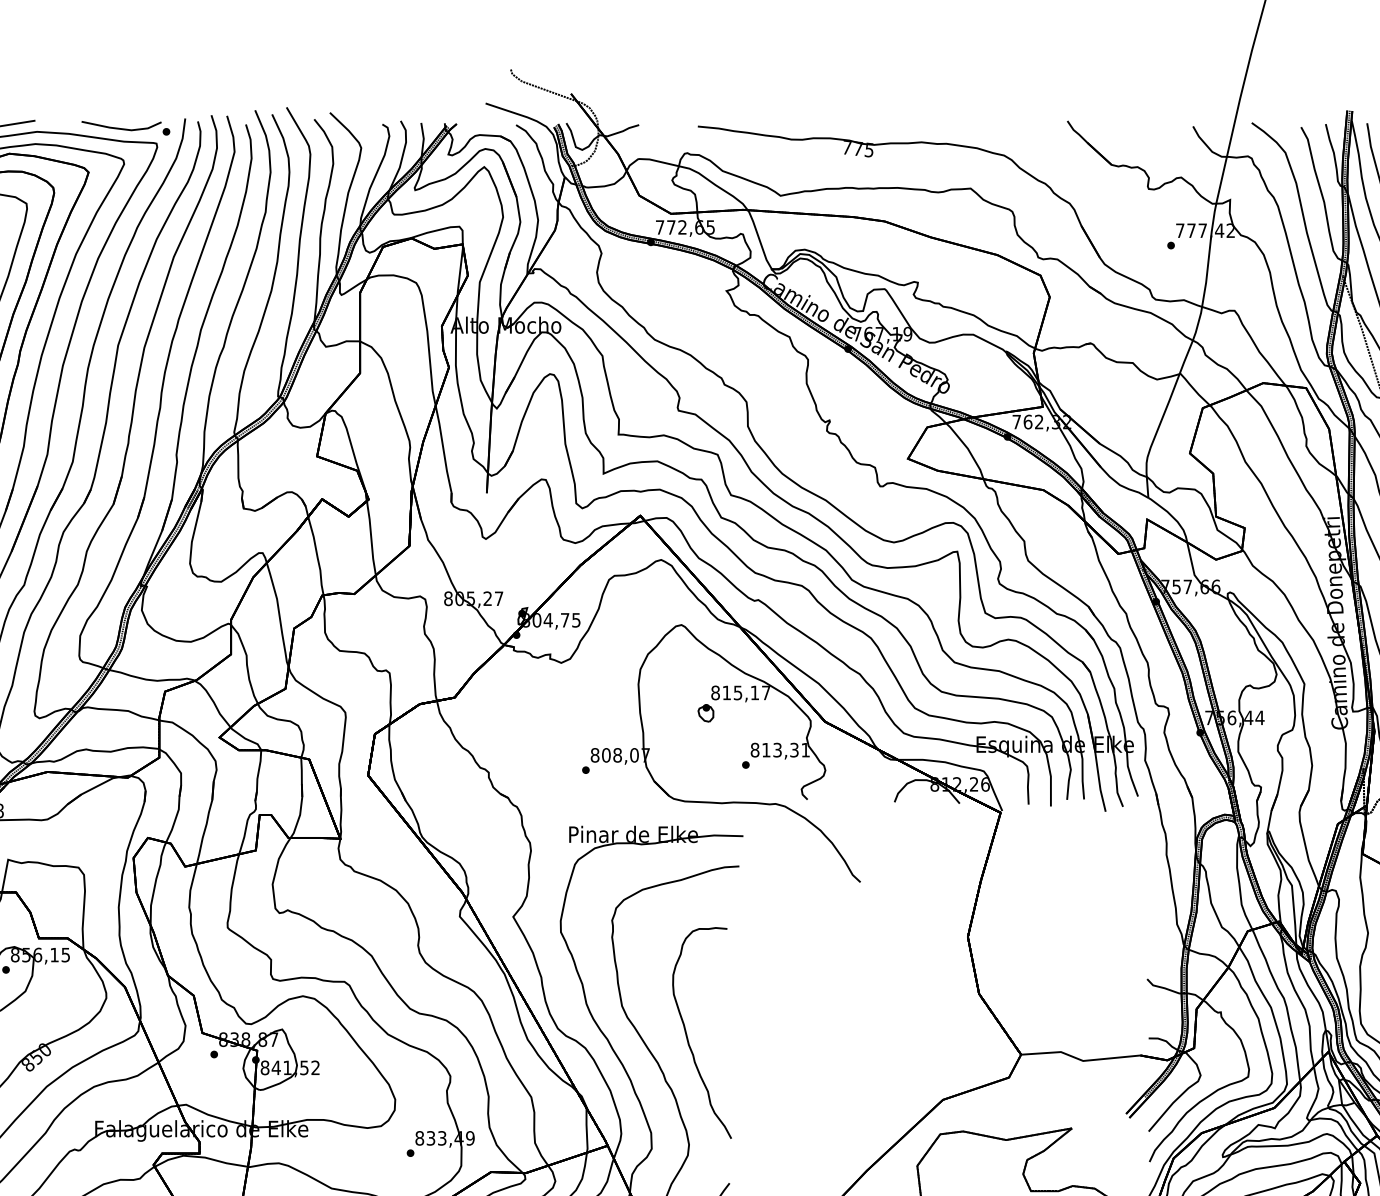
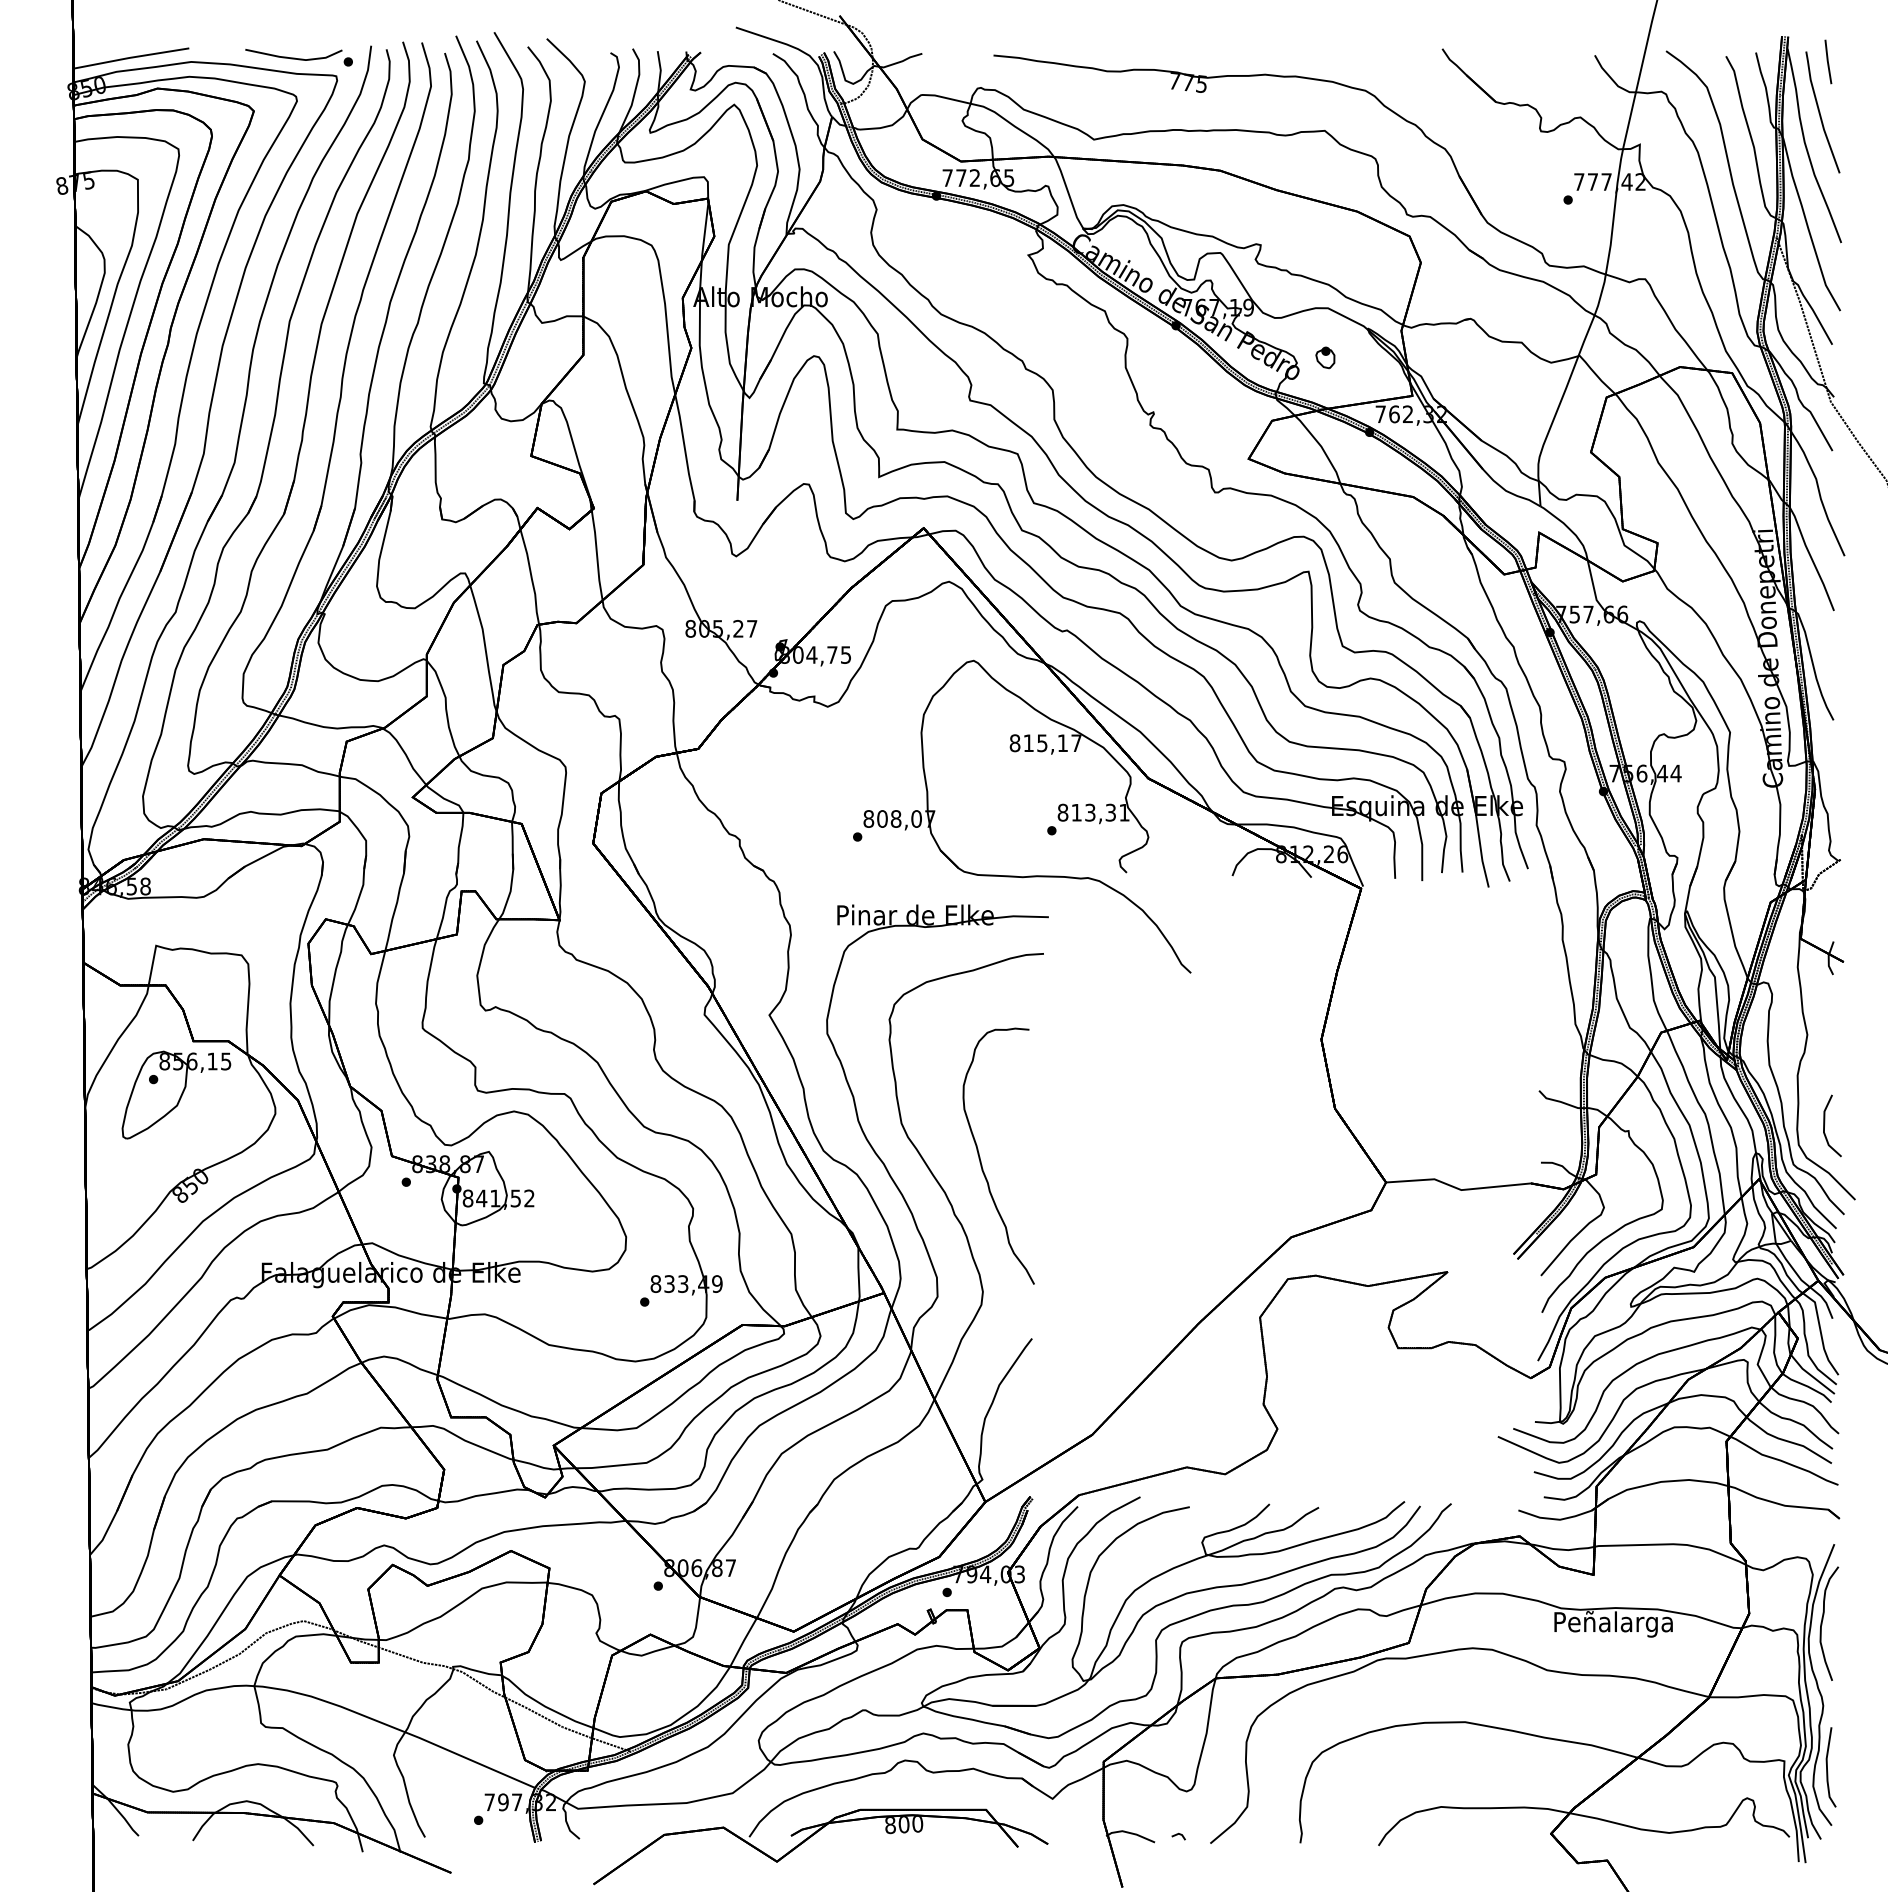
part: (706, 712) -> (1325, 357), moved

